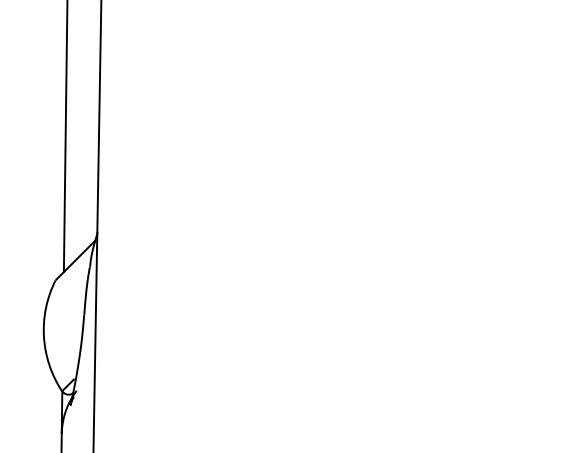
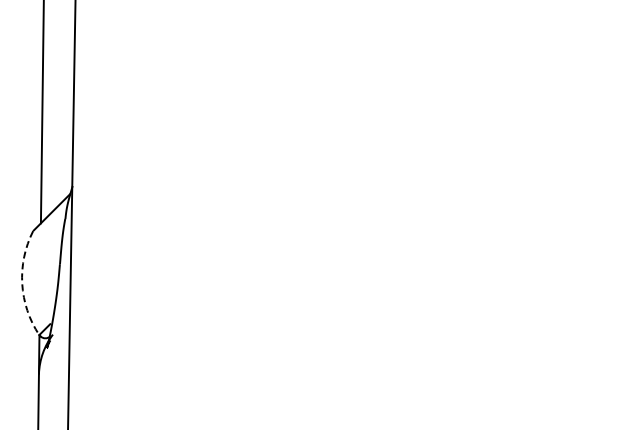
arc: (44, 336) -> (22, 283), solid -> dashed

